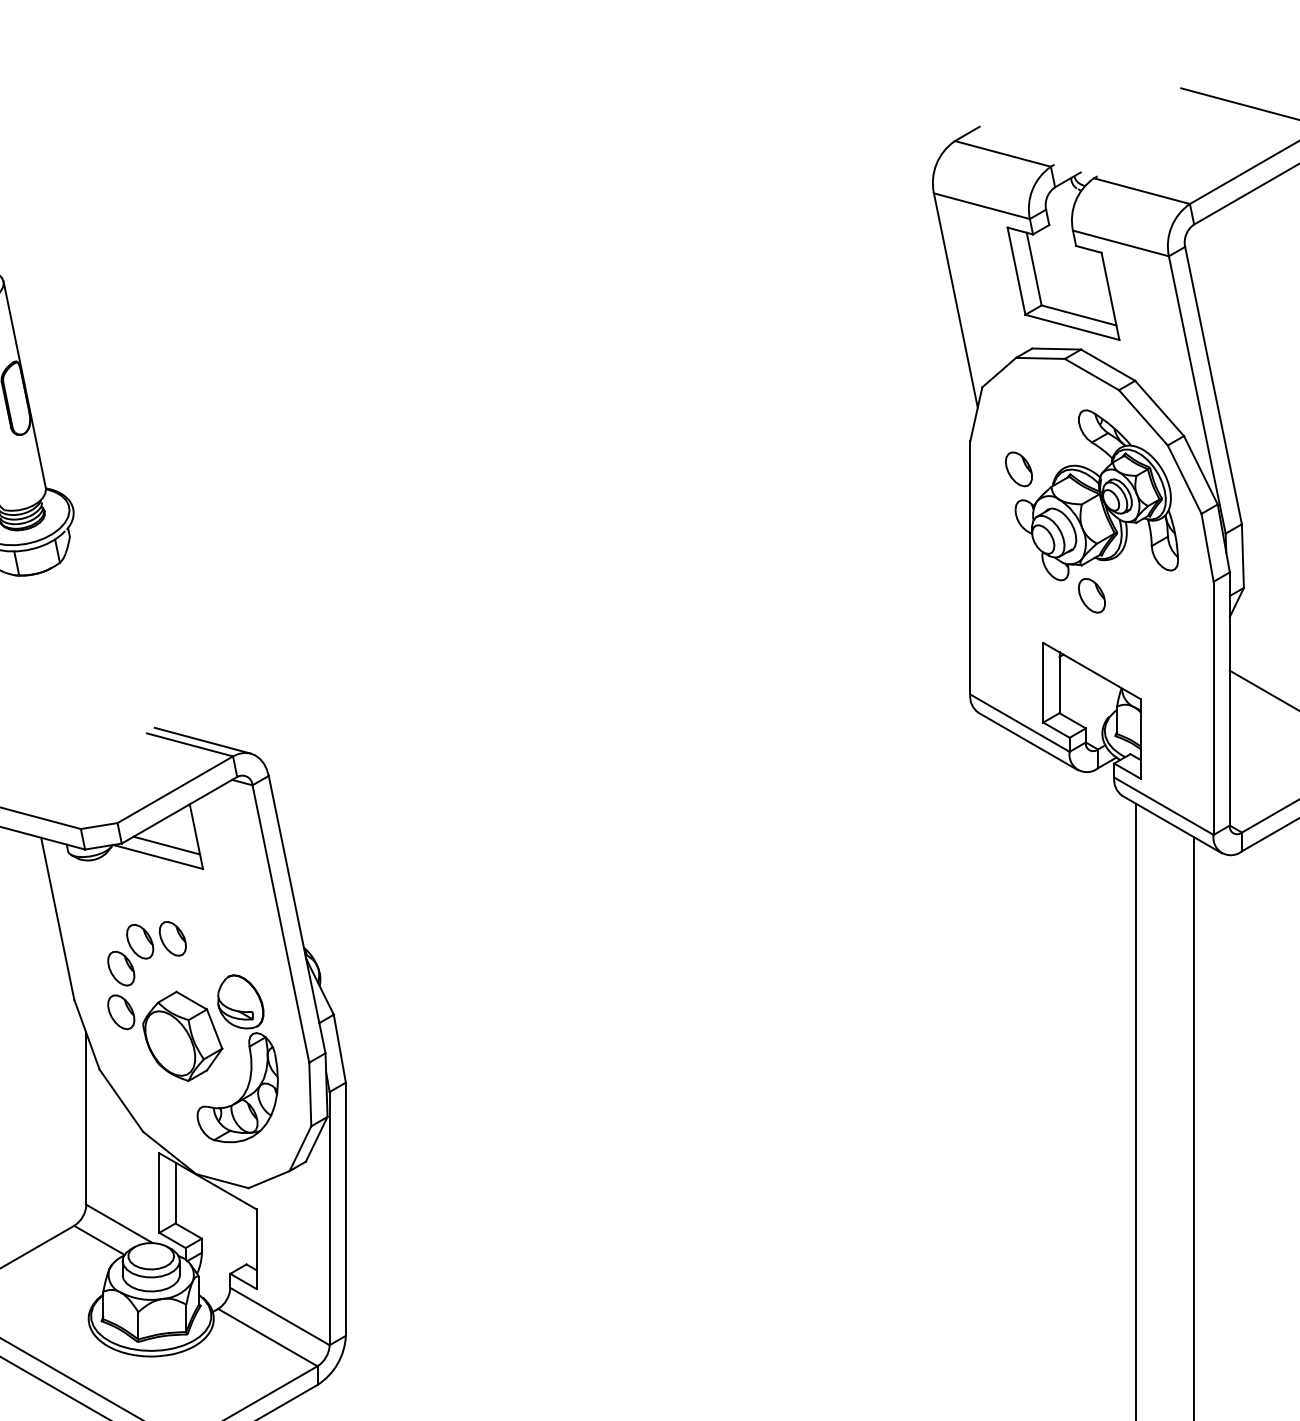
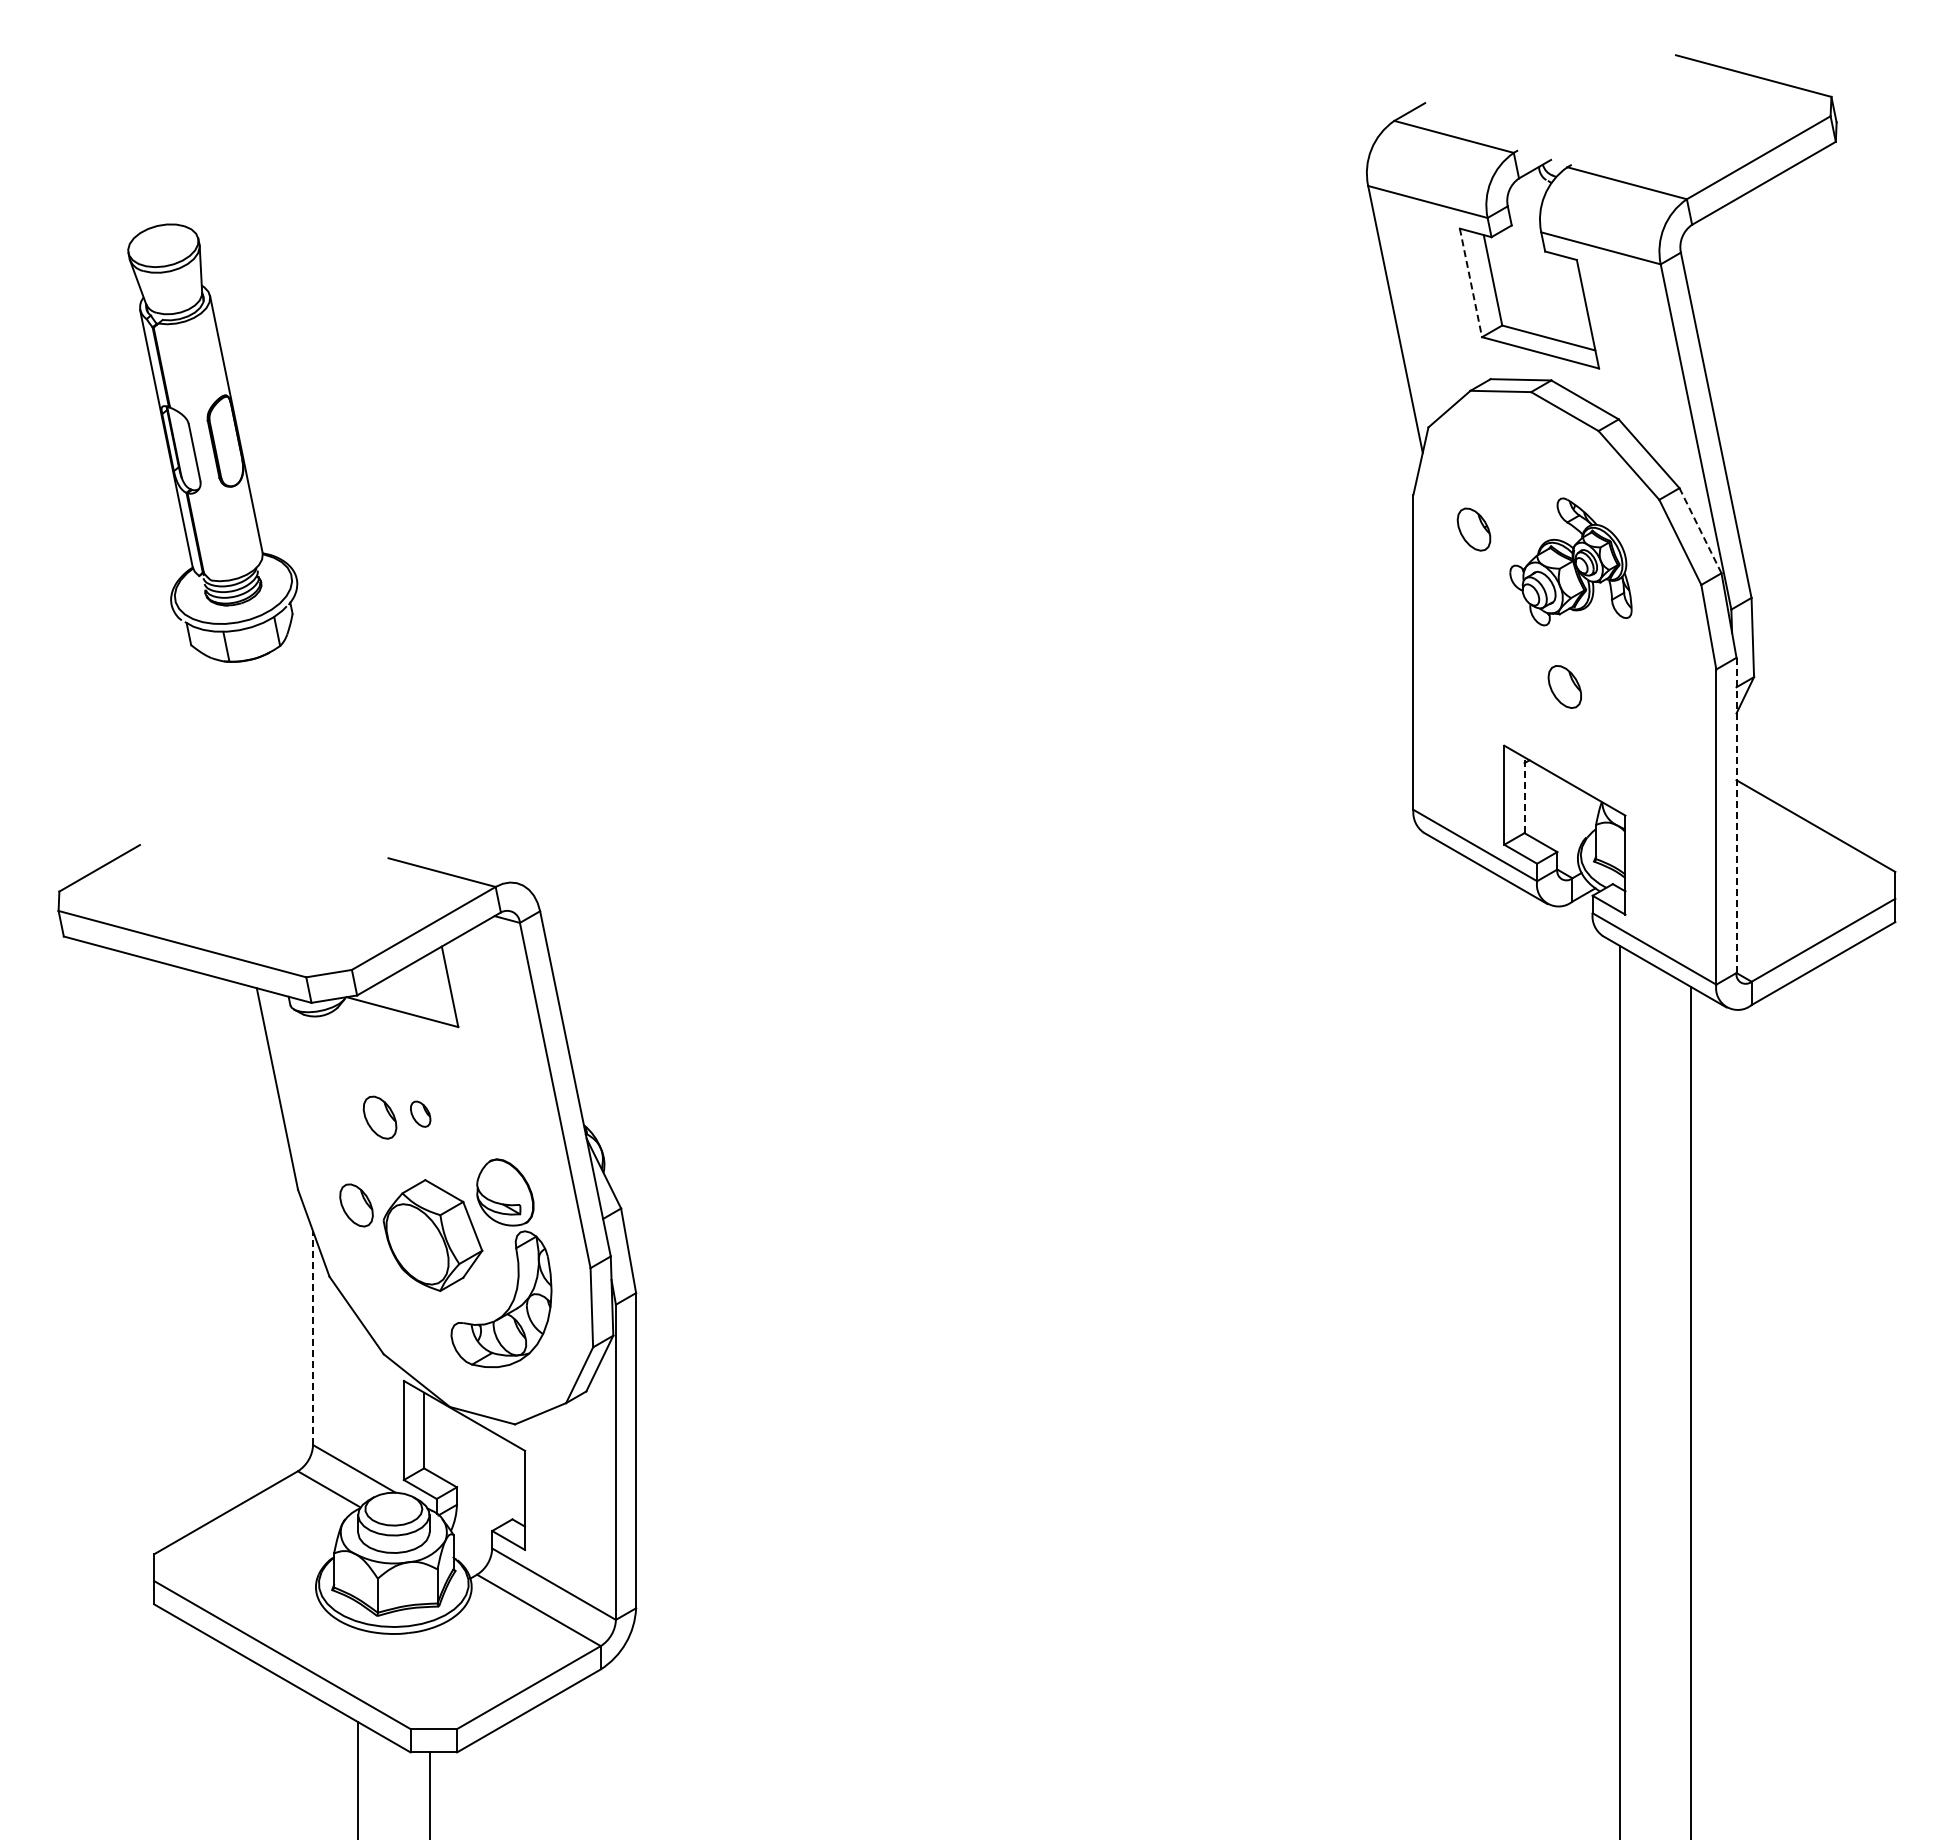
line: (1016, 271) -> (1471, 283), solid -> dashed
line: (1200, 470) -> (1700, 530), solid -> dashed
part: (1096, 494) -> (1570, 561), size x0.6
line: (1059, 682) -> (1524, 795), solid -> dashed
line: (1229, 699) -> (1736, 815), solid -> dashed
line: (202, 740) -> (457, 867), removed
line: (166, 845) -> (412, 997), removed
part: (172, 939) -> (420, 1114), size x0.6
part: (121, 968) -> (356, 1151), removed
line: (86, 1119) -> (313, 1338), solid -> dashed

